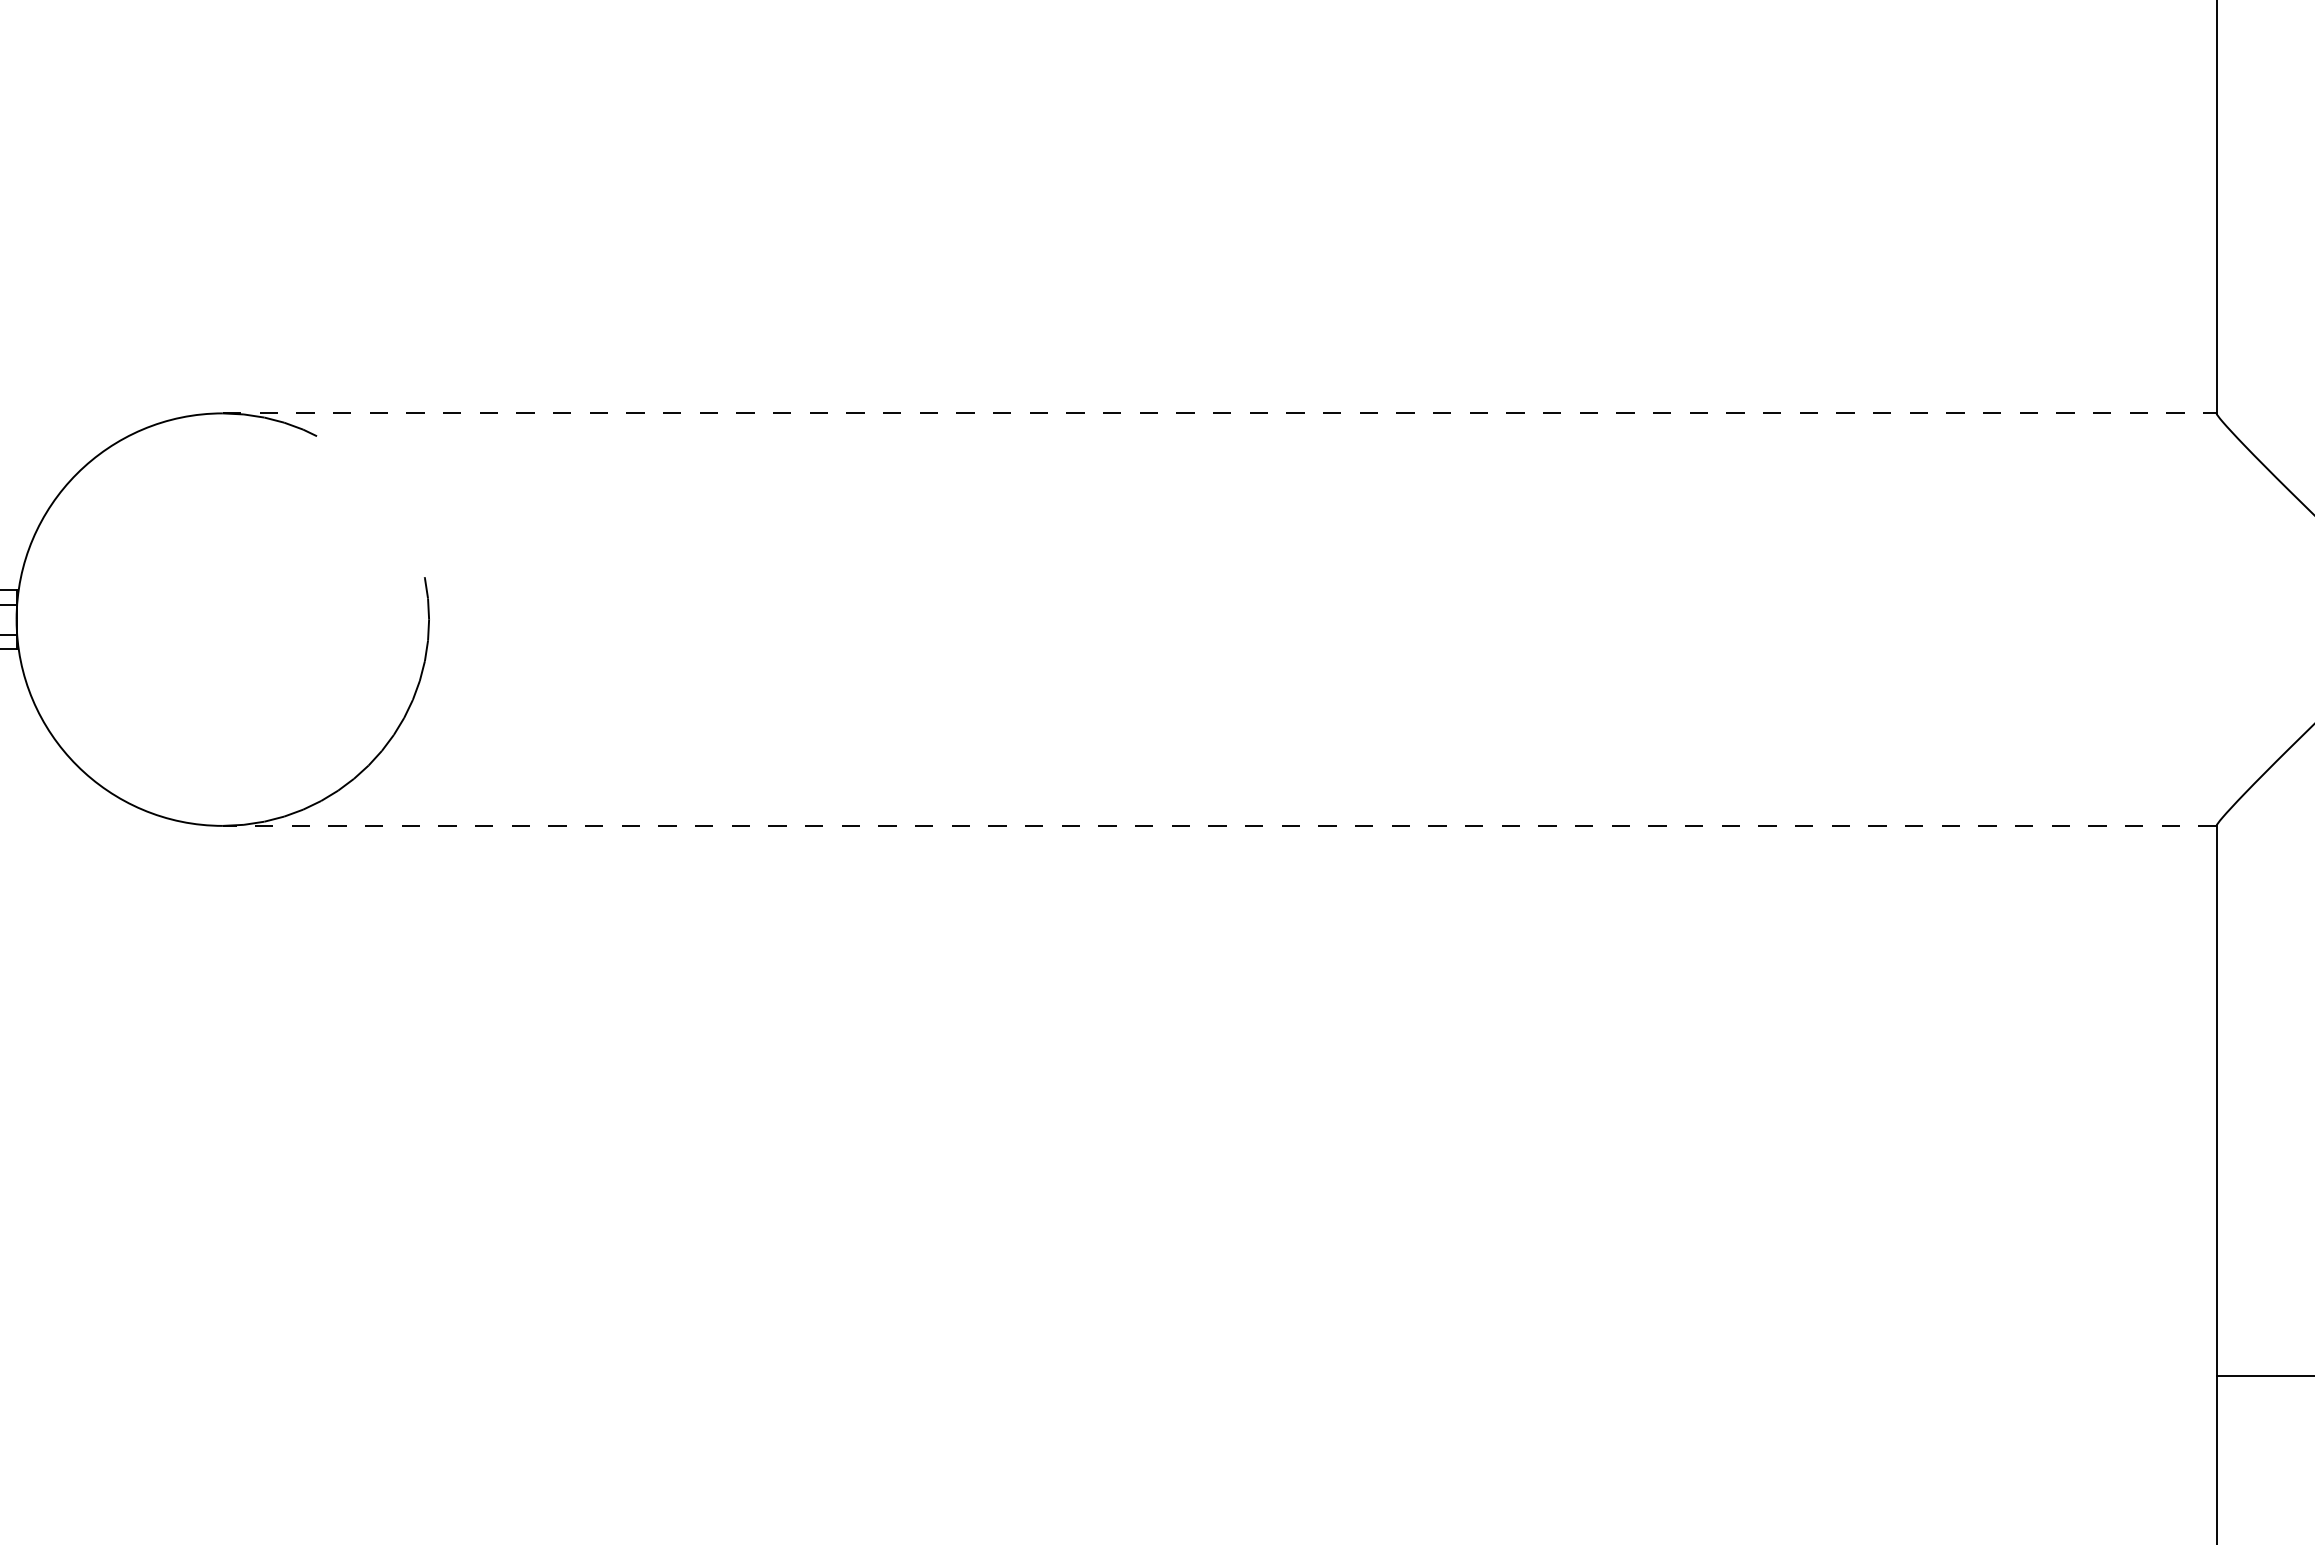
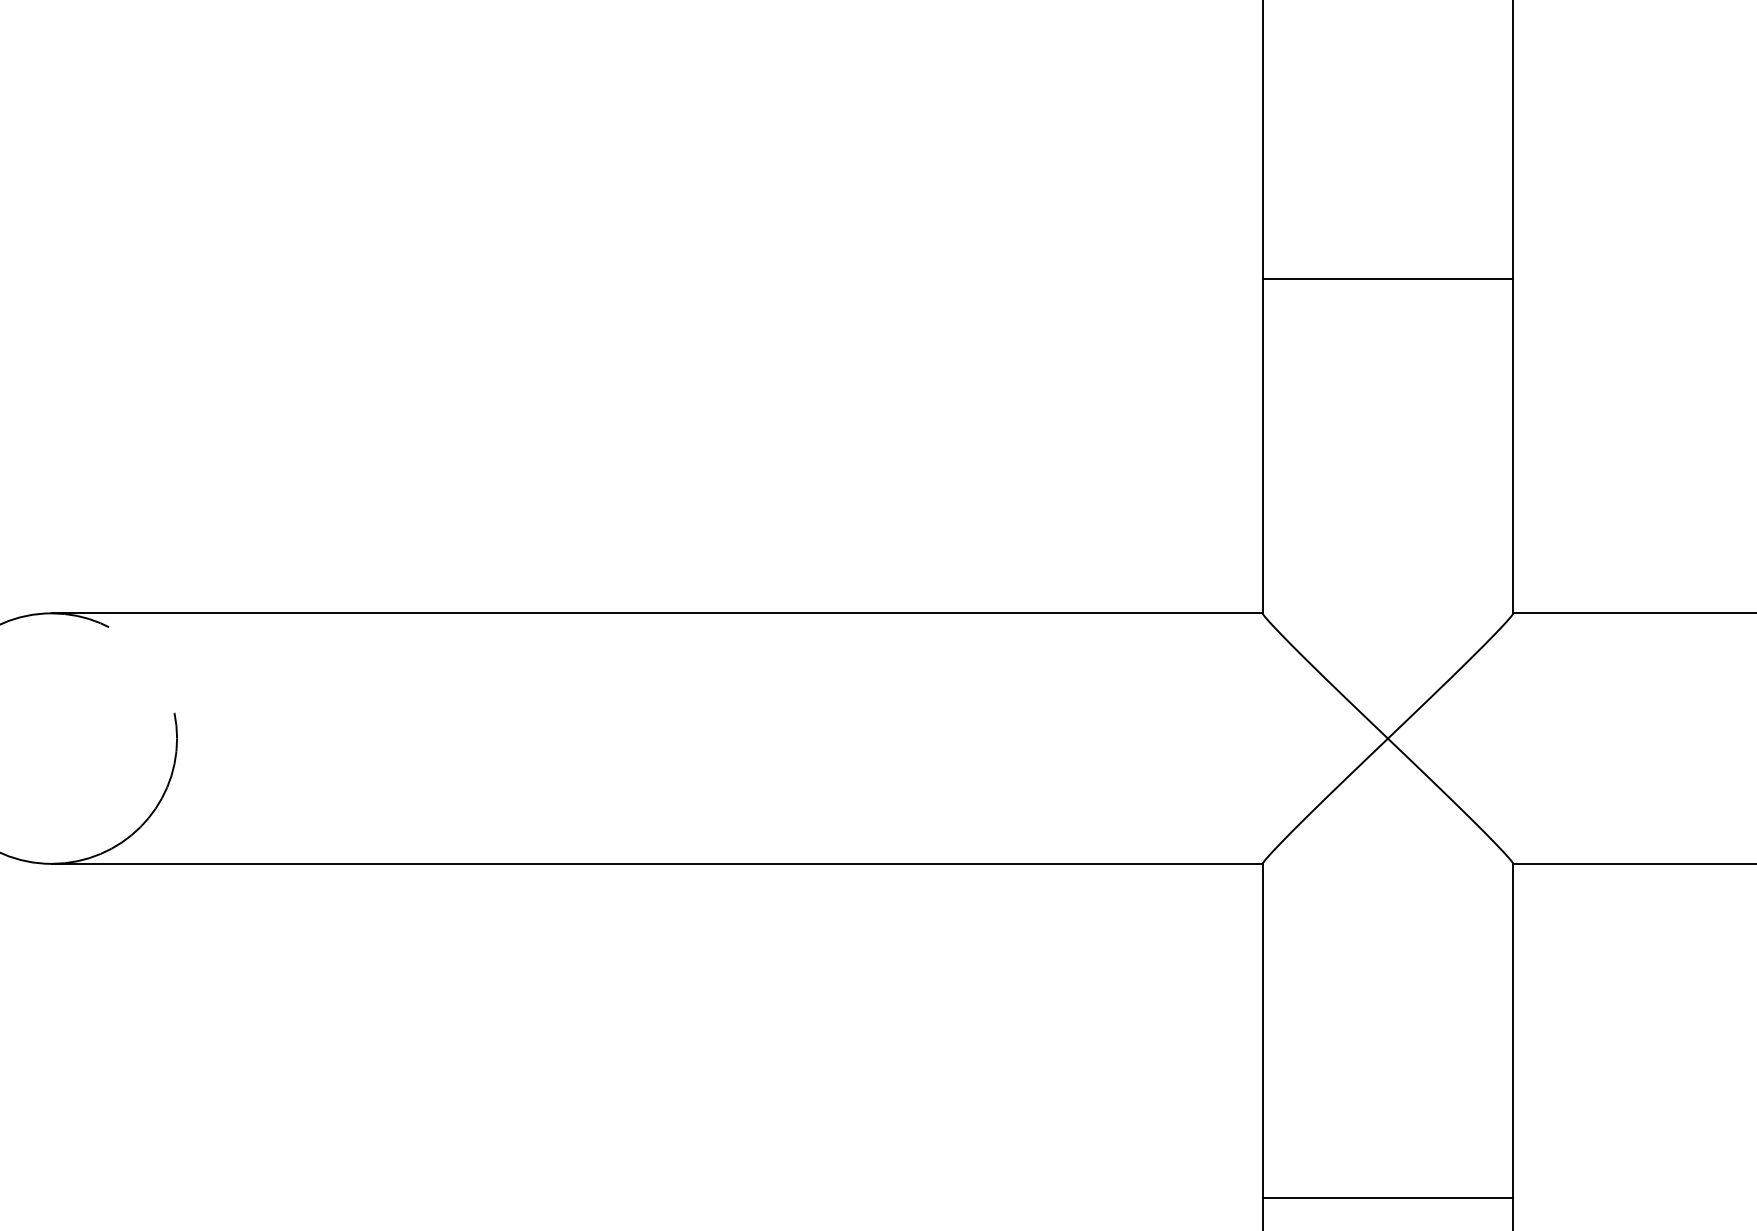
line: (1220, 413) -> (657, 613), dashed -> solid
line: (1218, 825) -> (656, 863), dashed -> solid

